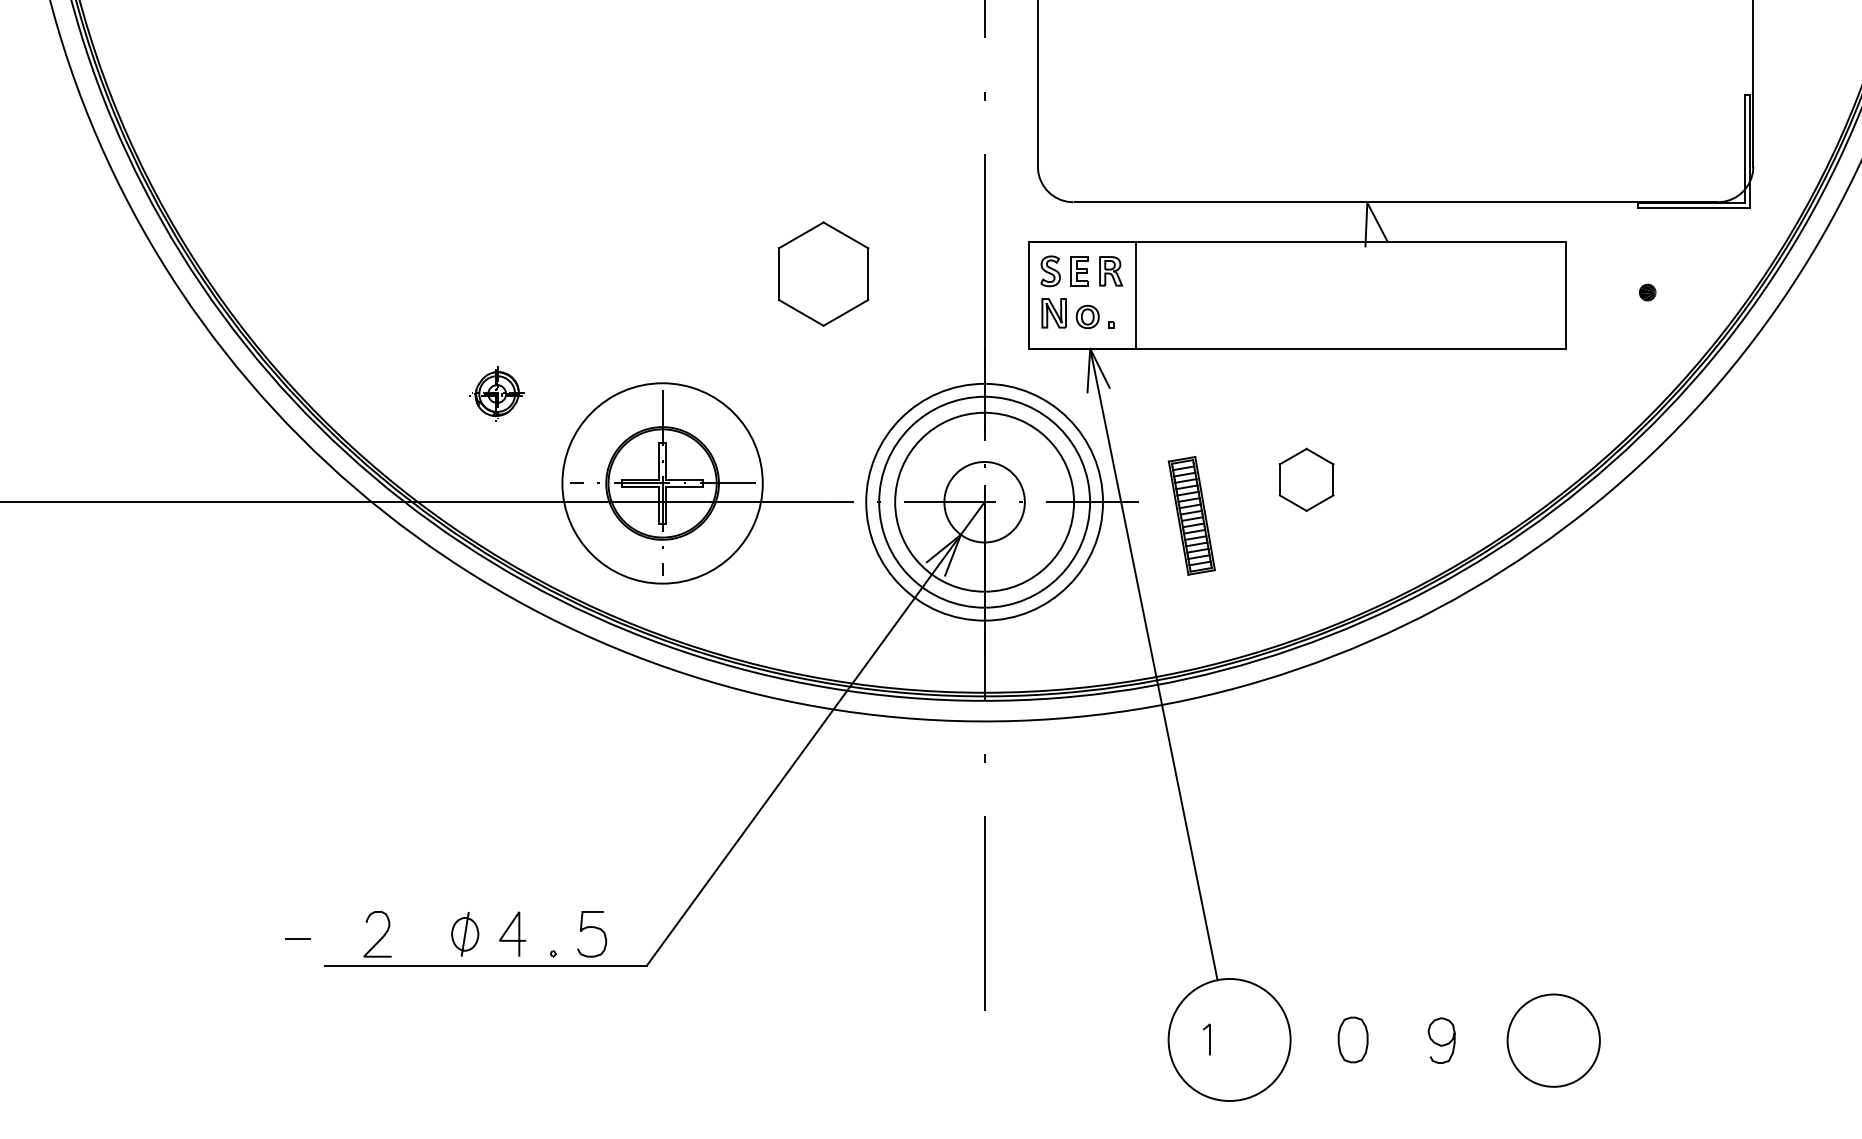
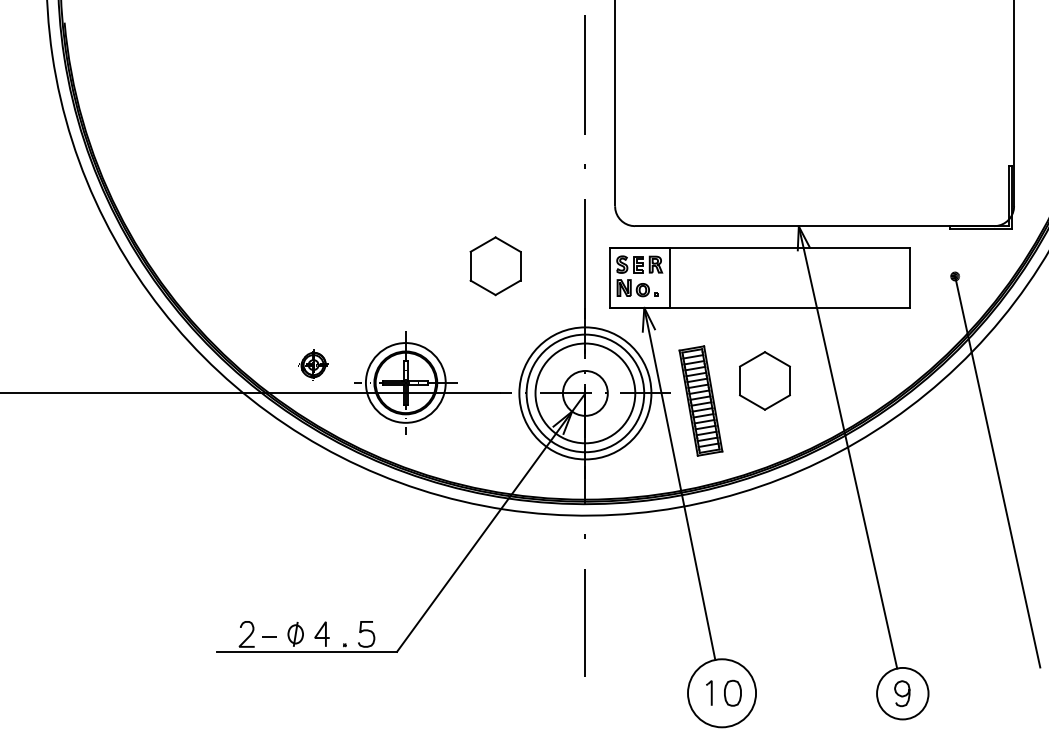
part: (497, 392) -> (313, 364), moved
part: (1305, 479) -> (764, 380), size x1.67
circle: (662, 482) -> (405, 382), size x0.71
part: (1191, 514) -> (700, 400), size x1.67
line: (1454, 599) -> (847, 447), added
line: (1723, 642) -> (997, 471), added
line: (298, 938) -> (269, 636), moved
part: (1207, 1038) -> (709, 692), size x1.43
part: (1352, 1038) -> (732, 692), moved
curve: (1442, 1043) -> (902, 695), moved

